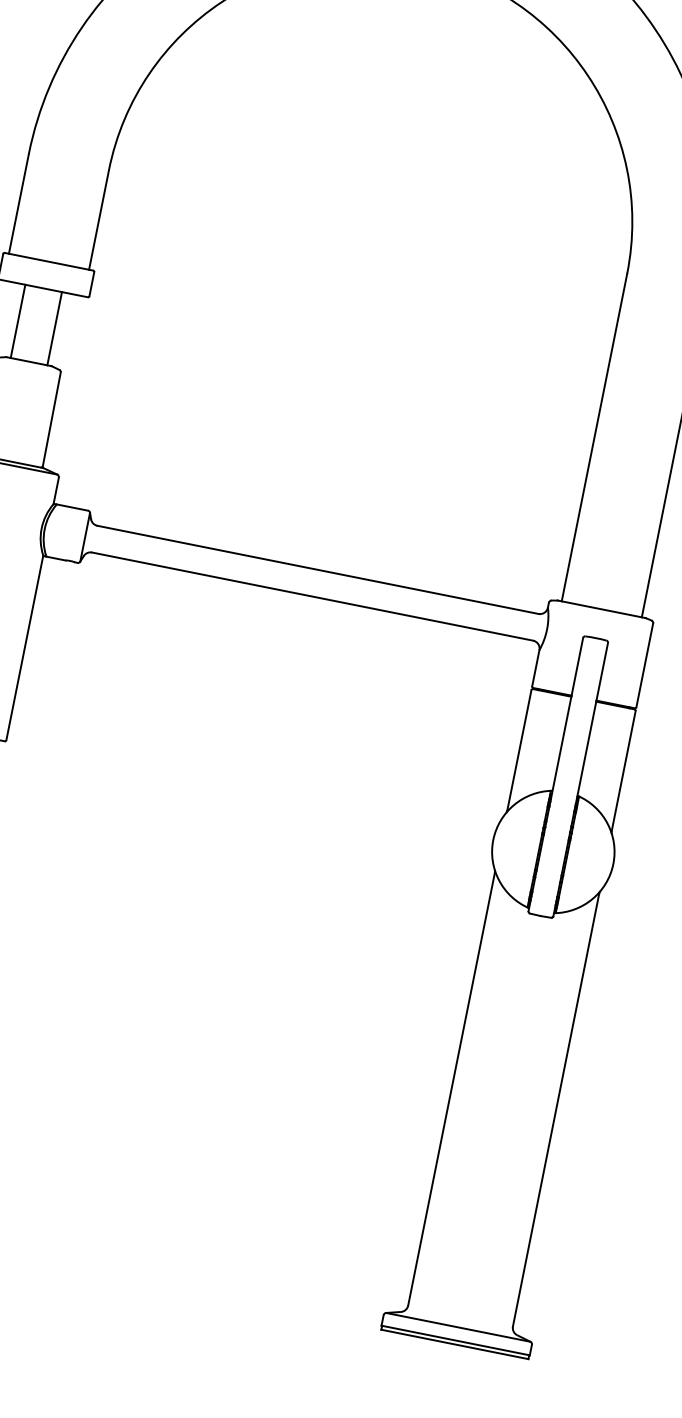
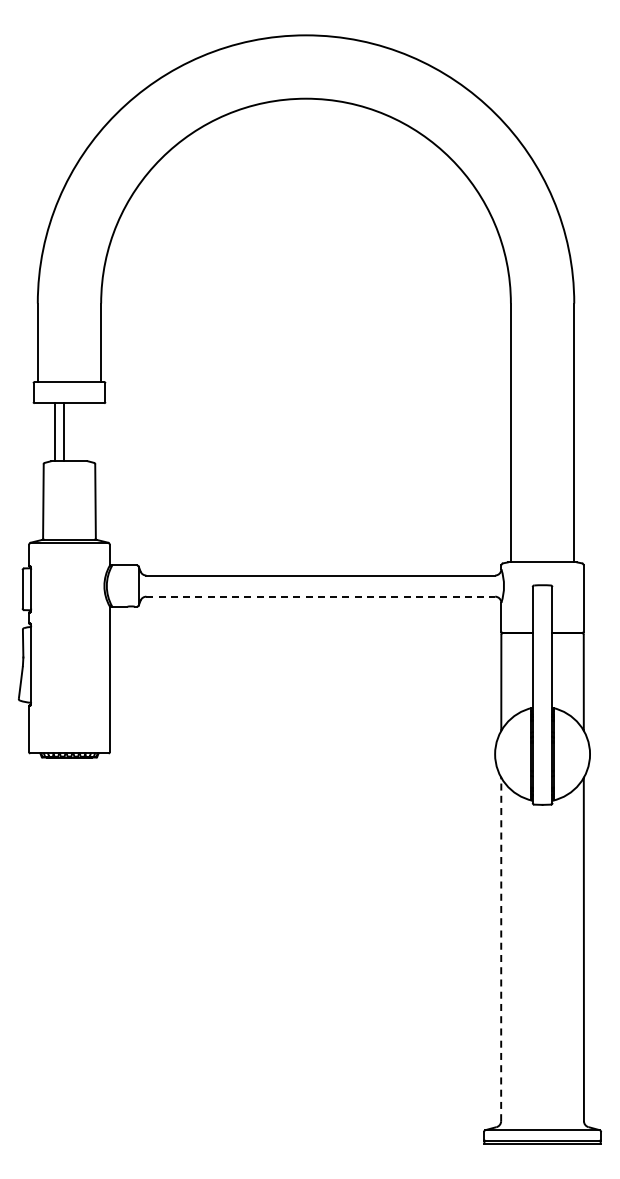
line: (54, 328) -> (63, 432), moved
line: (313, 596) -> (321, 596), solid -> dashed
line: (451, 1089) -> (501, 950), solid -> dashed

